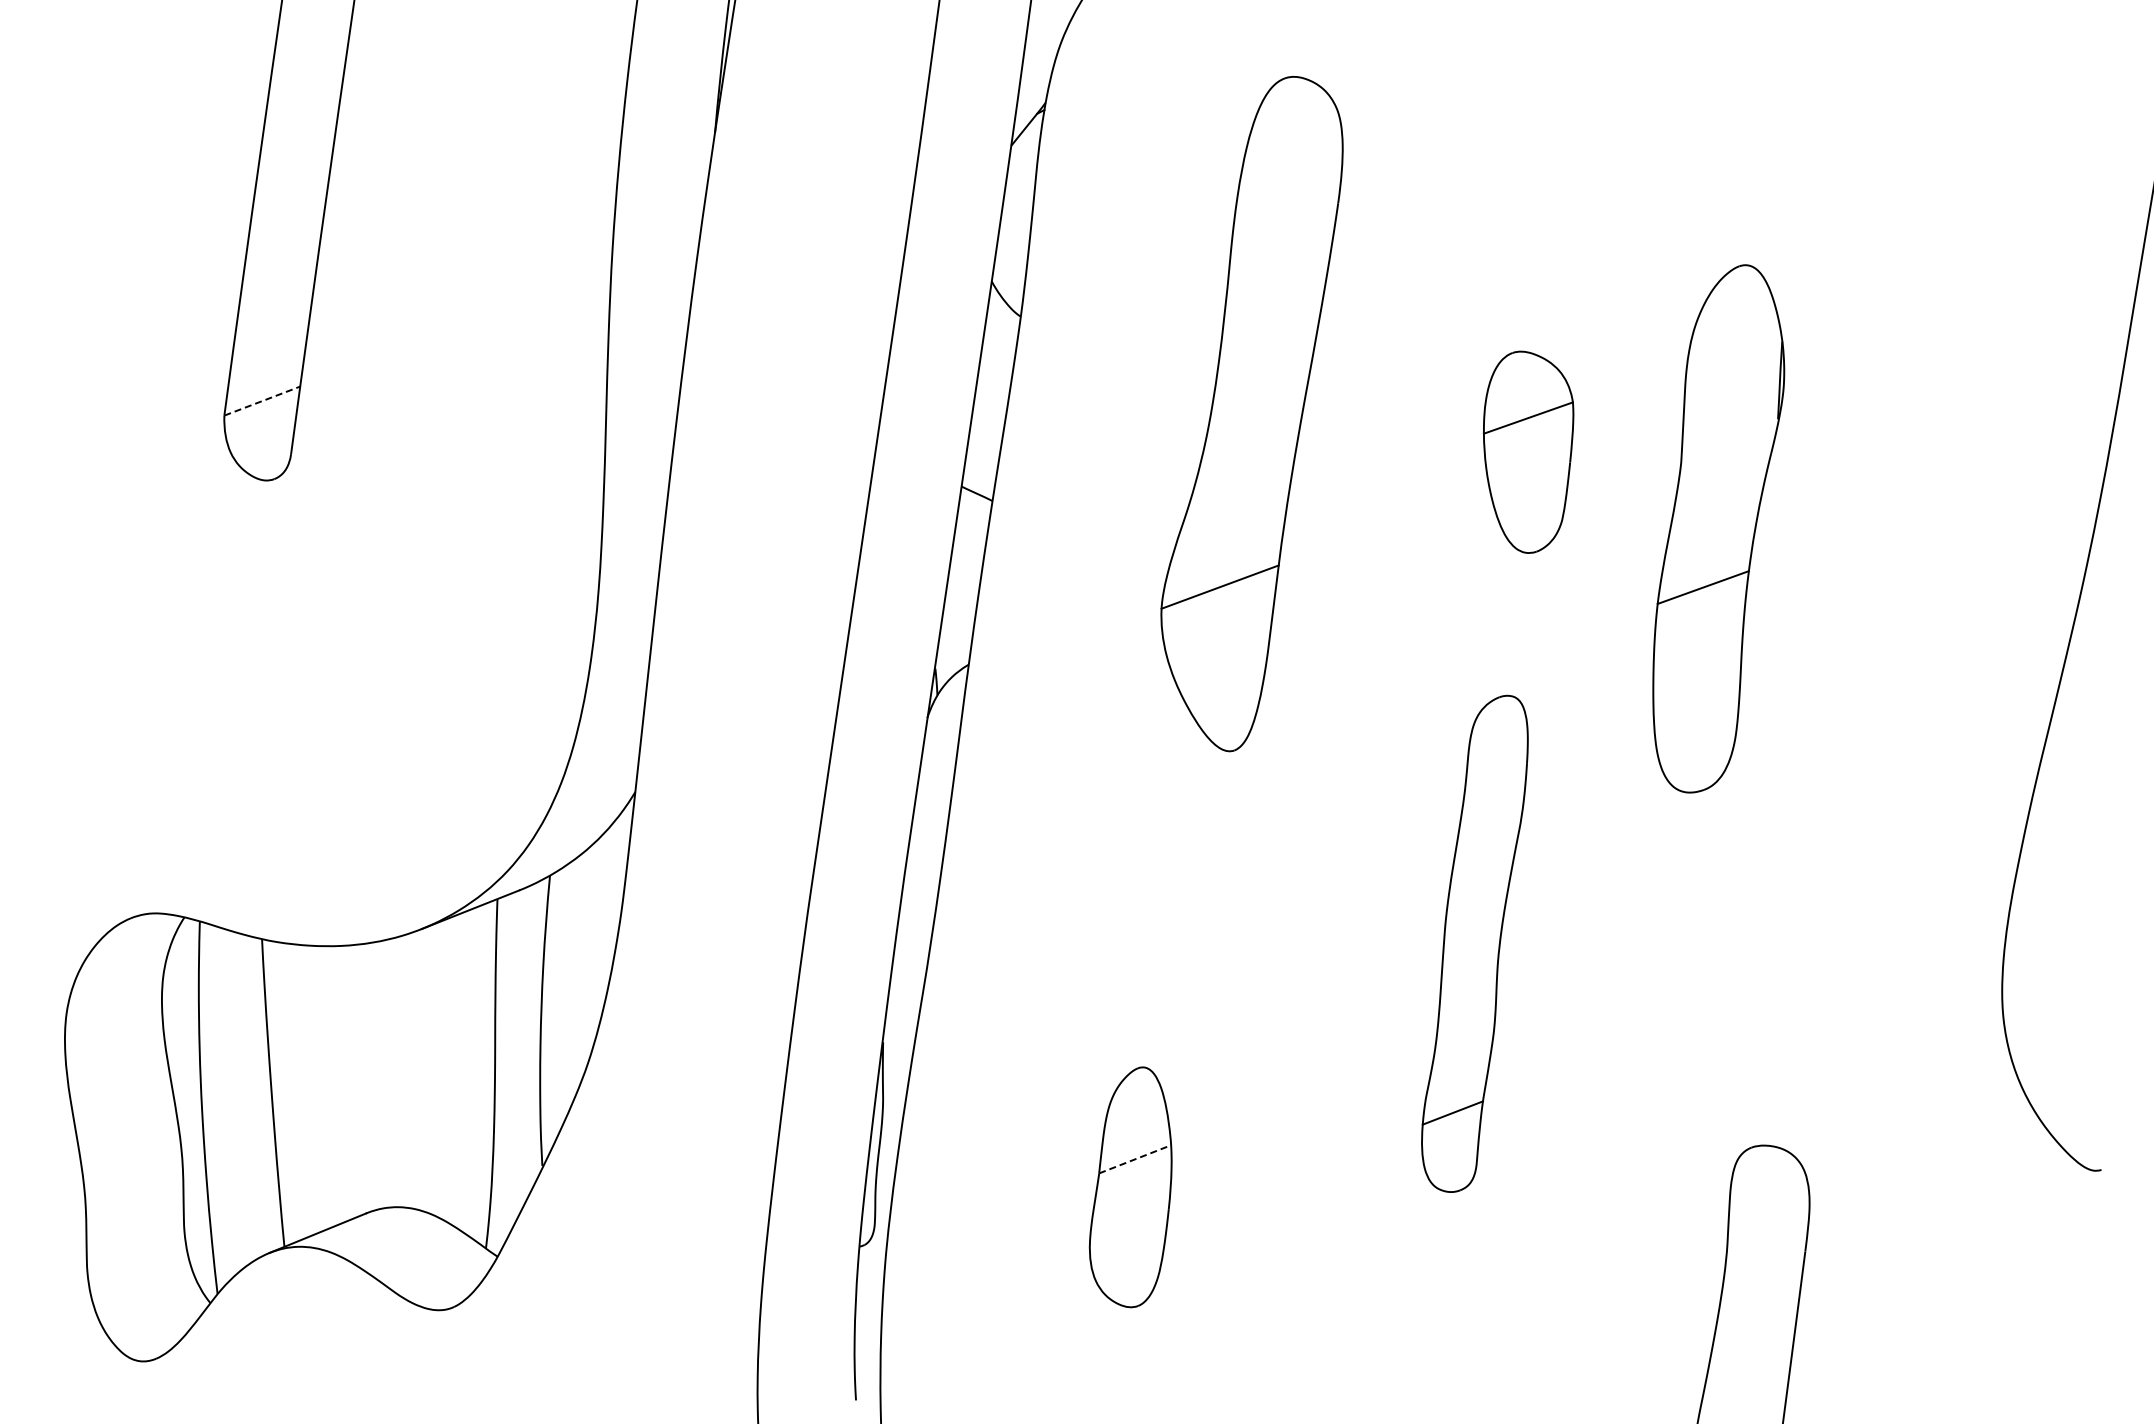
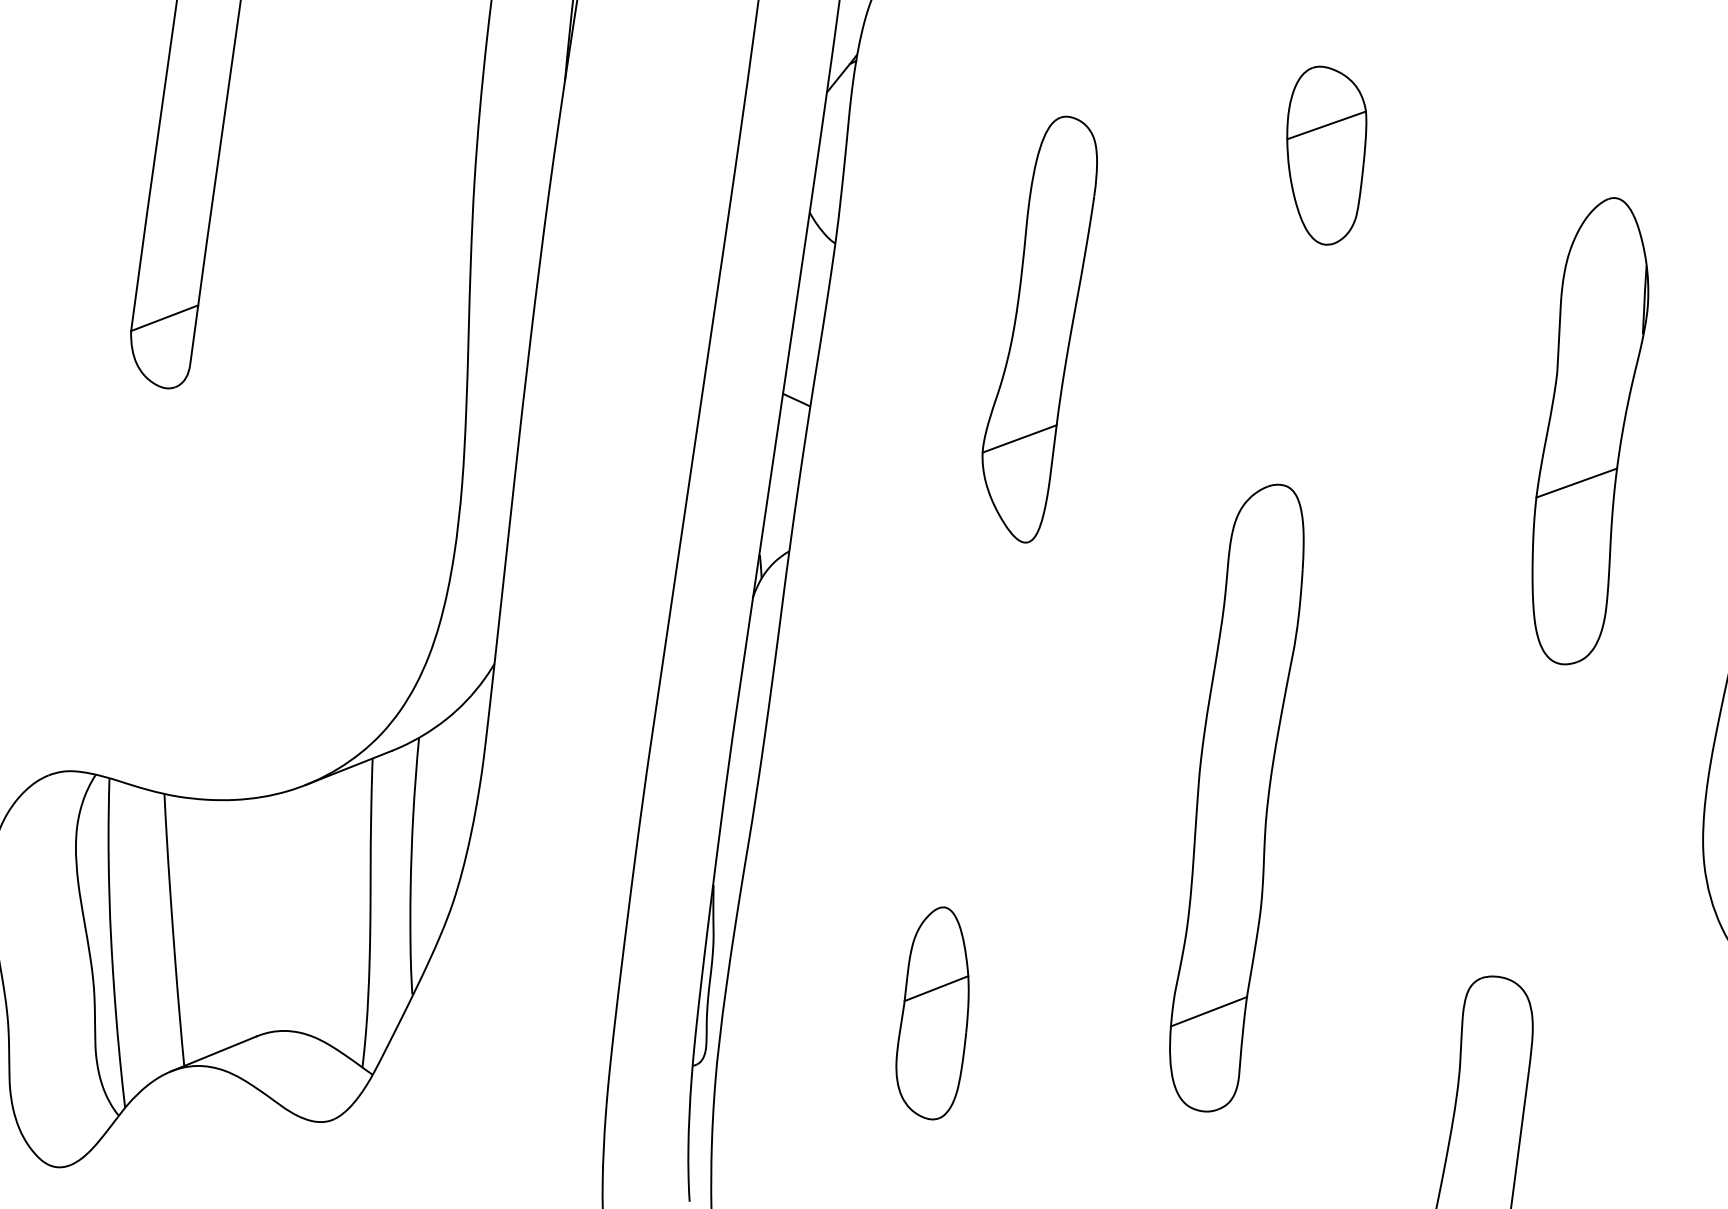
line: (262, 401) -> (164, 318), dashed -> solid
part: (1251, 413) -> (1039, 329), size x0.71
part: (1528, 451) -> (1326, 154), moved
part: (1718, 528) -> (1590, 430), moved
part: (1474, 943) -> (1236, 797), size x1.43
line: (1135, 1159) -> (936, 988), dashed -> solid

